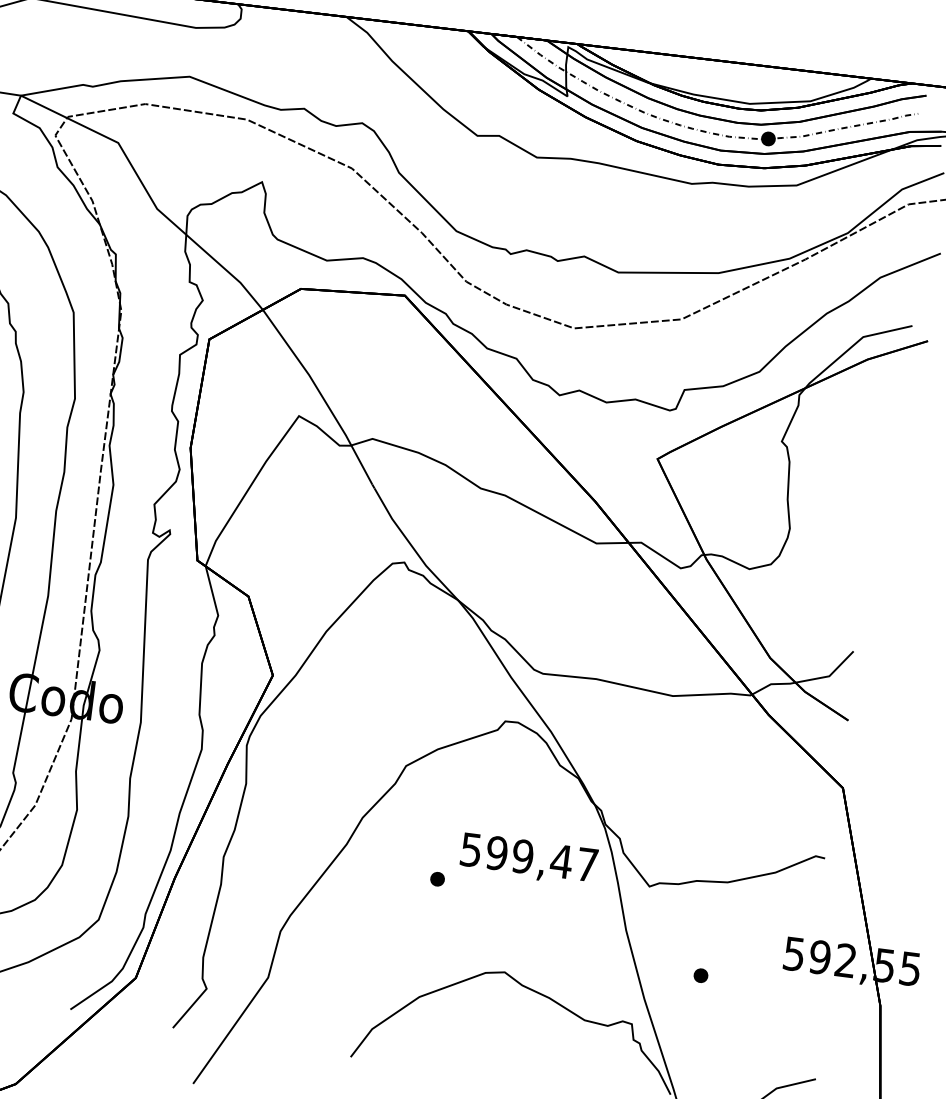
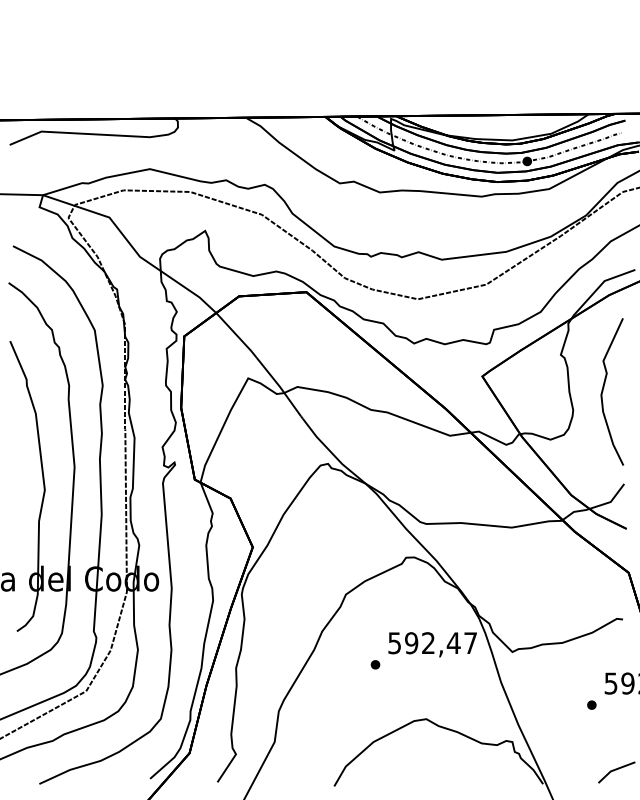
curve: (839, 505) -> (603, 391), added
text: (522, 857) -> (428, 643), 599,47 -> 592,47
part: (700, 974) -> (591, 704), moved

